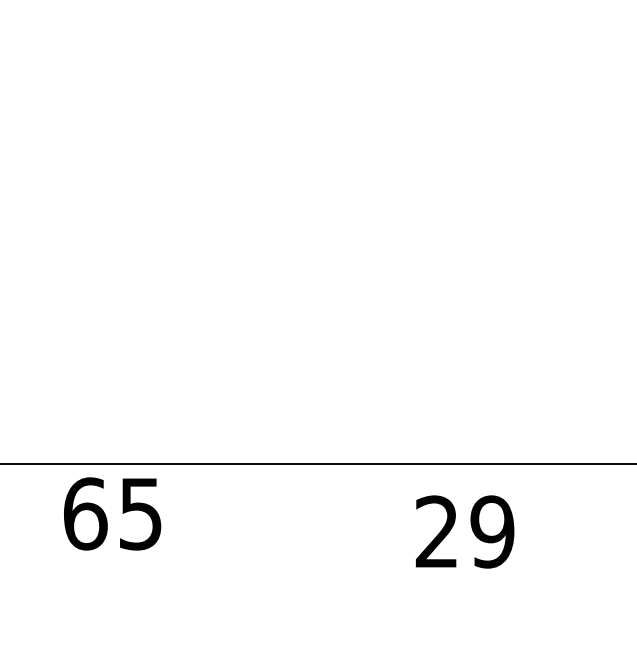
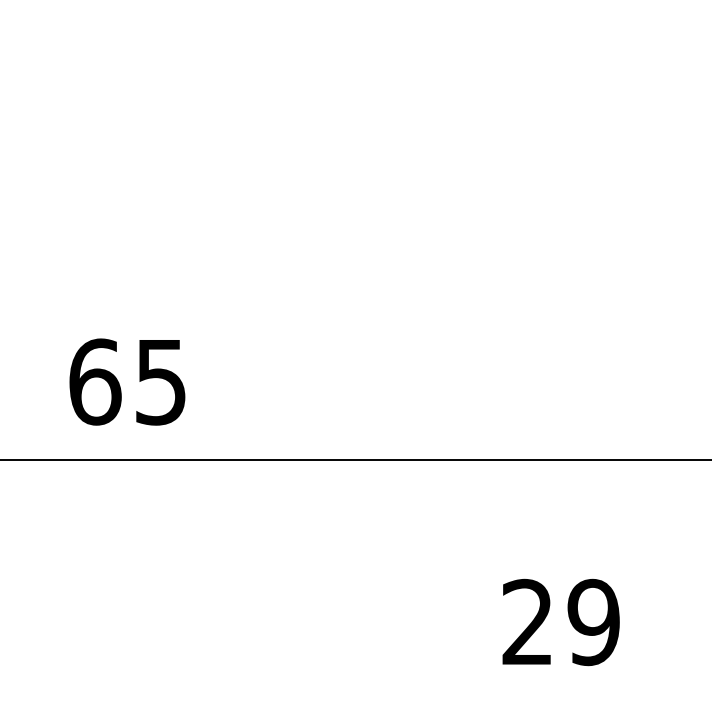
text: (112, 513) -> (127, 381), moved
text: (465, 531) -> (561, 621), moved

